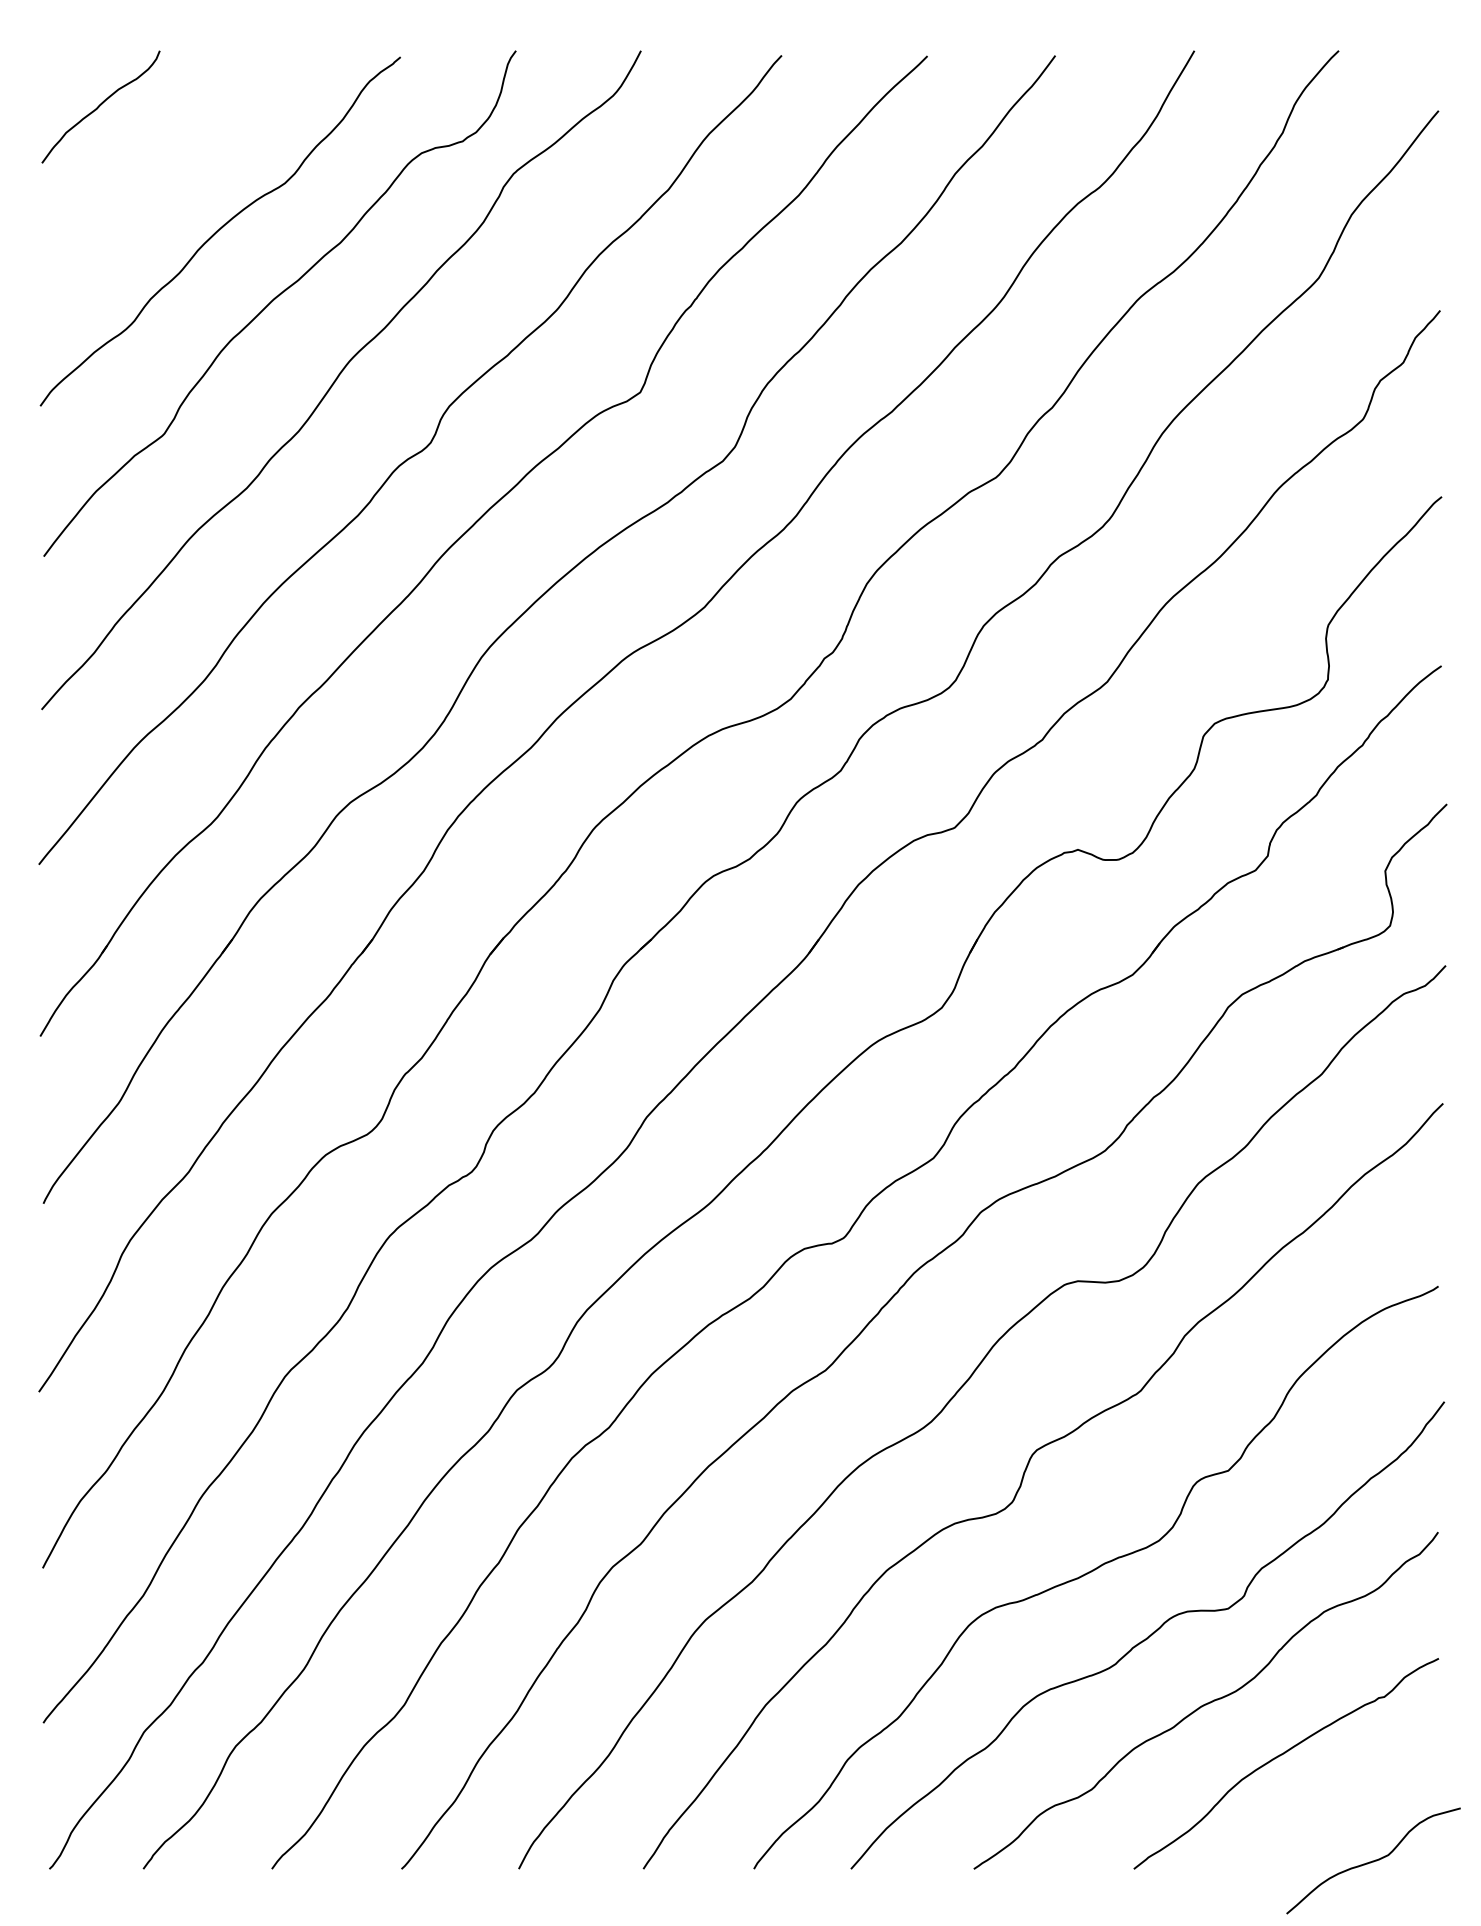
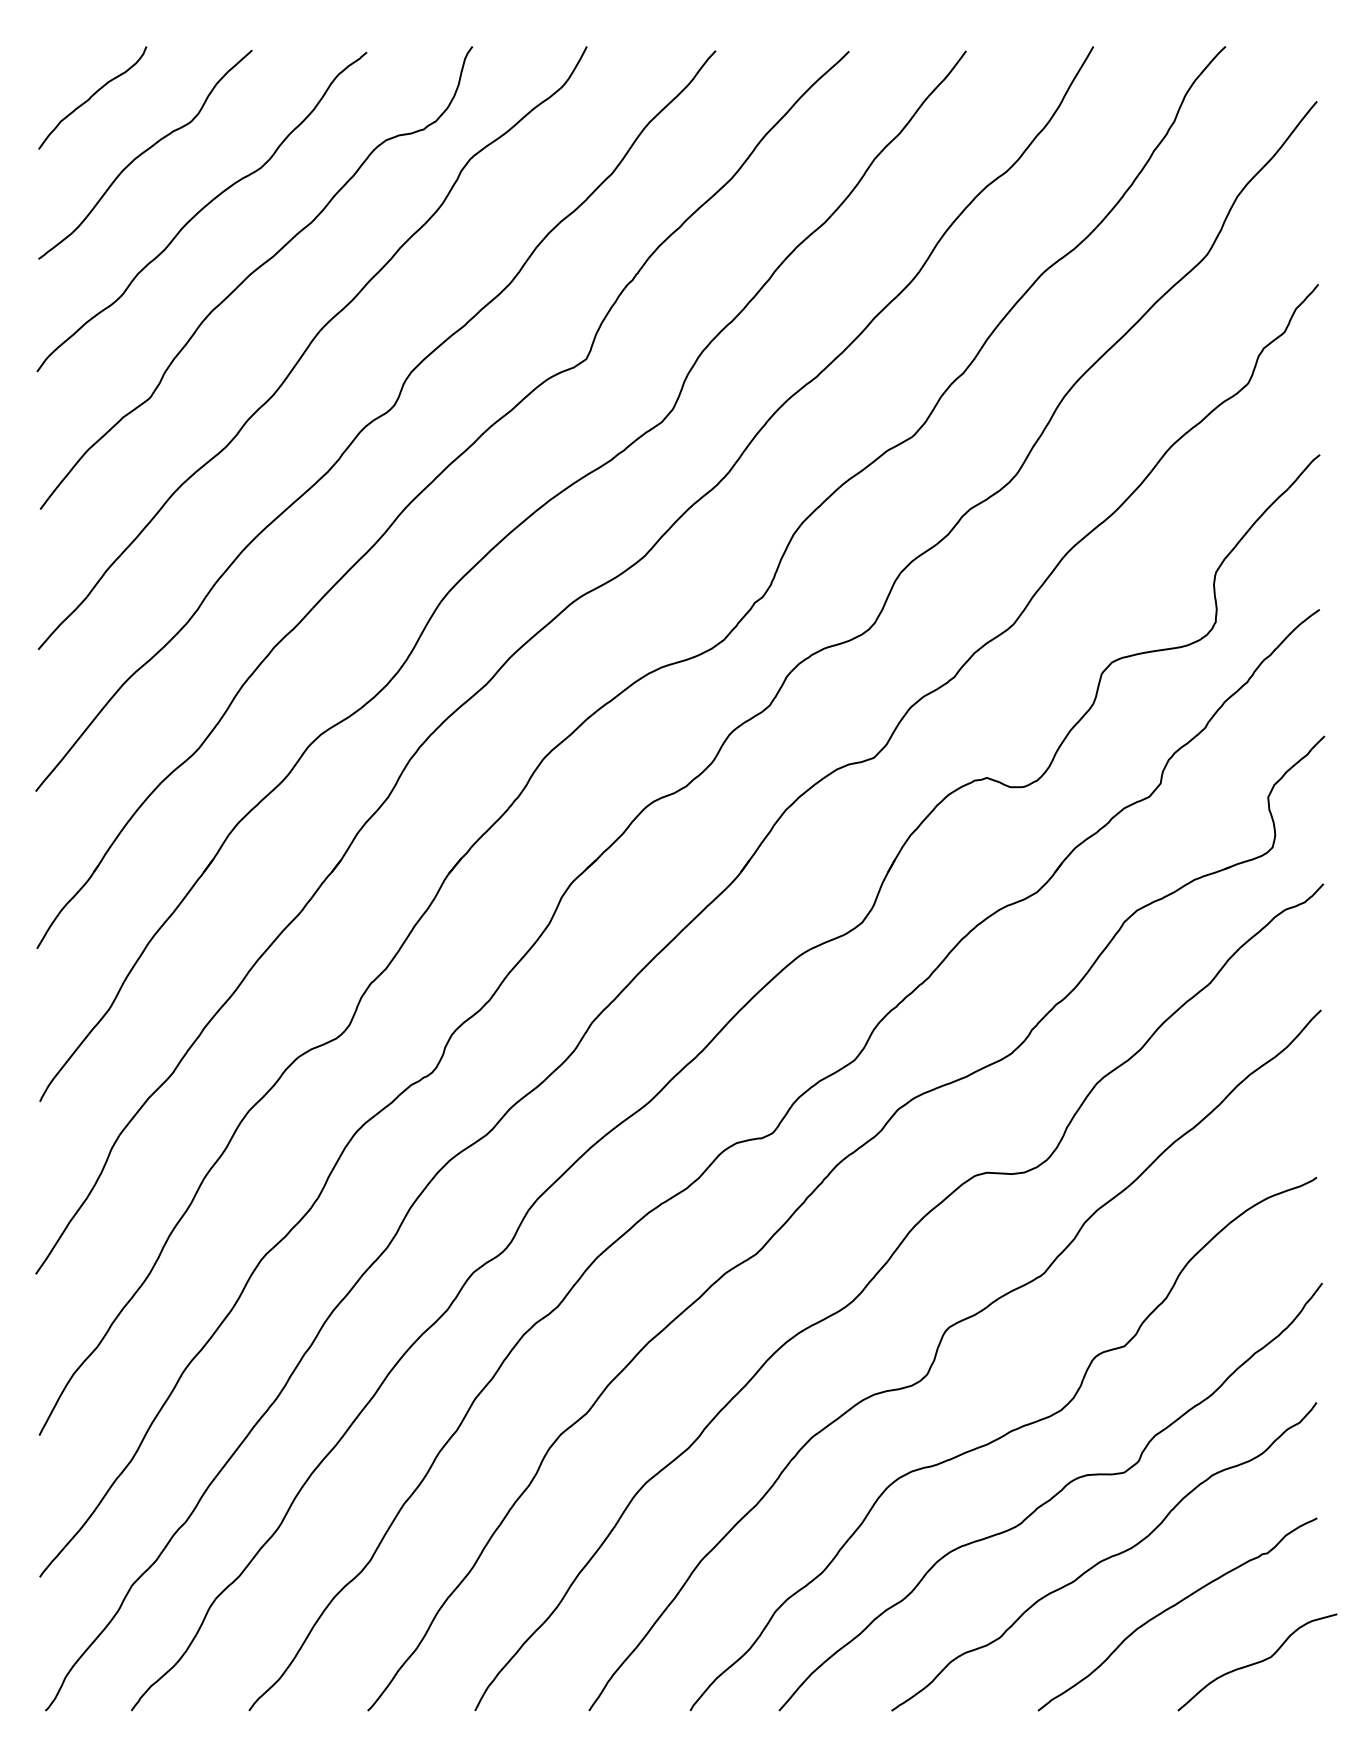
curve: (158, 166) -> (145, 152), added
curve: (1373, 1861) -> (1257, 1662), moved

